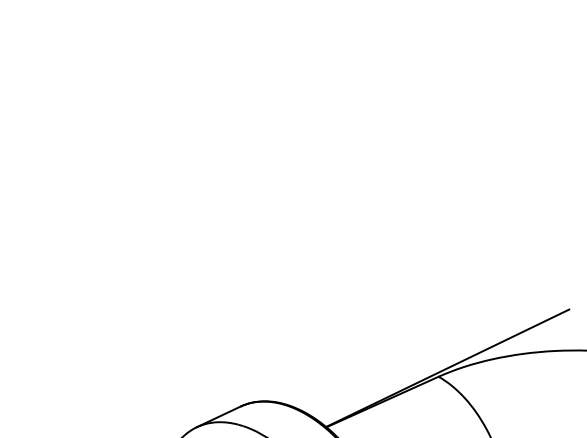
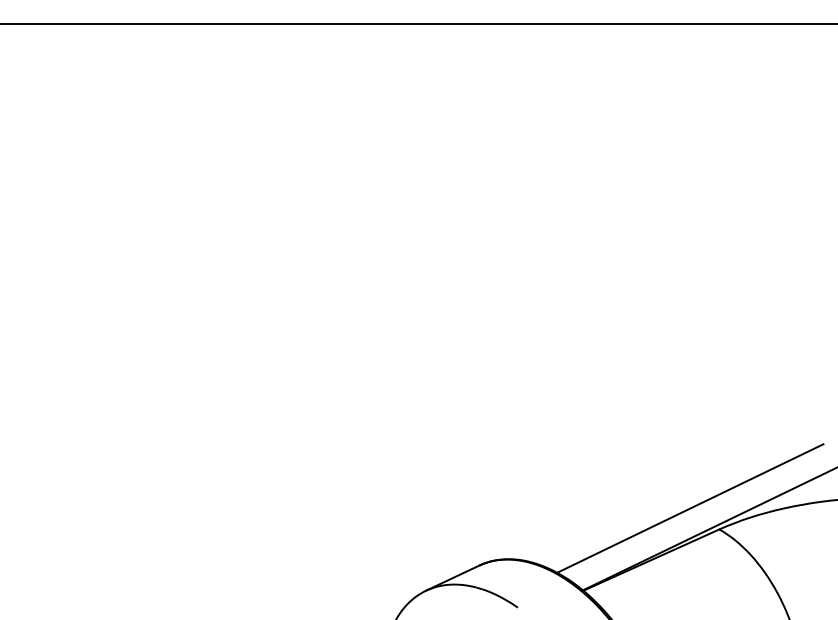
line: (414, 359) -> (690, 508), added

